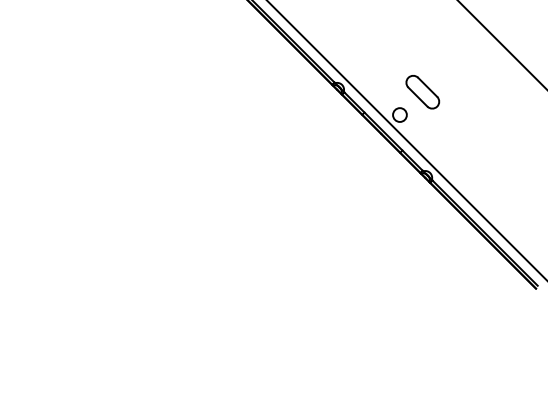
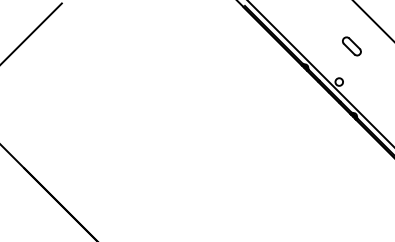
part: (422, 92) -> (351, 46), moved

